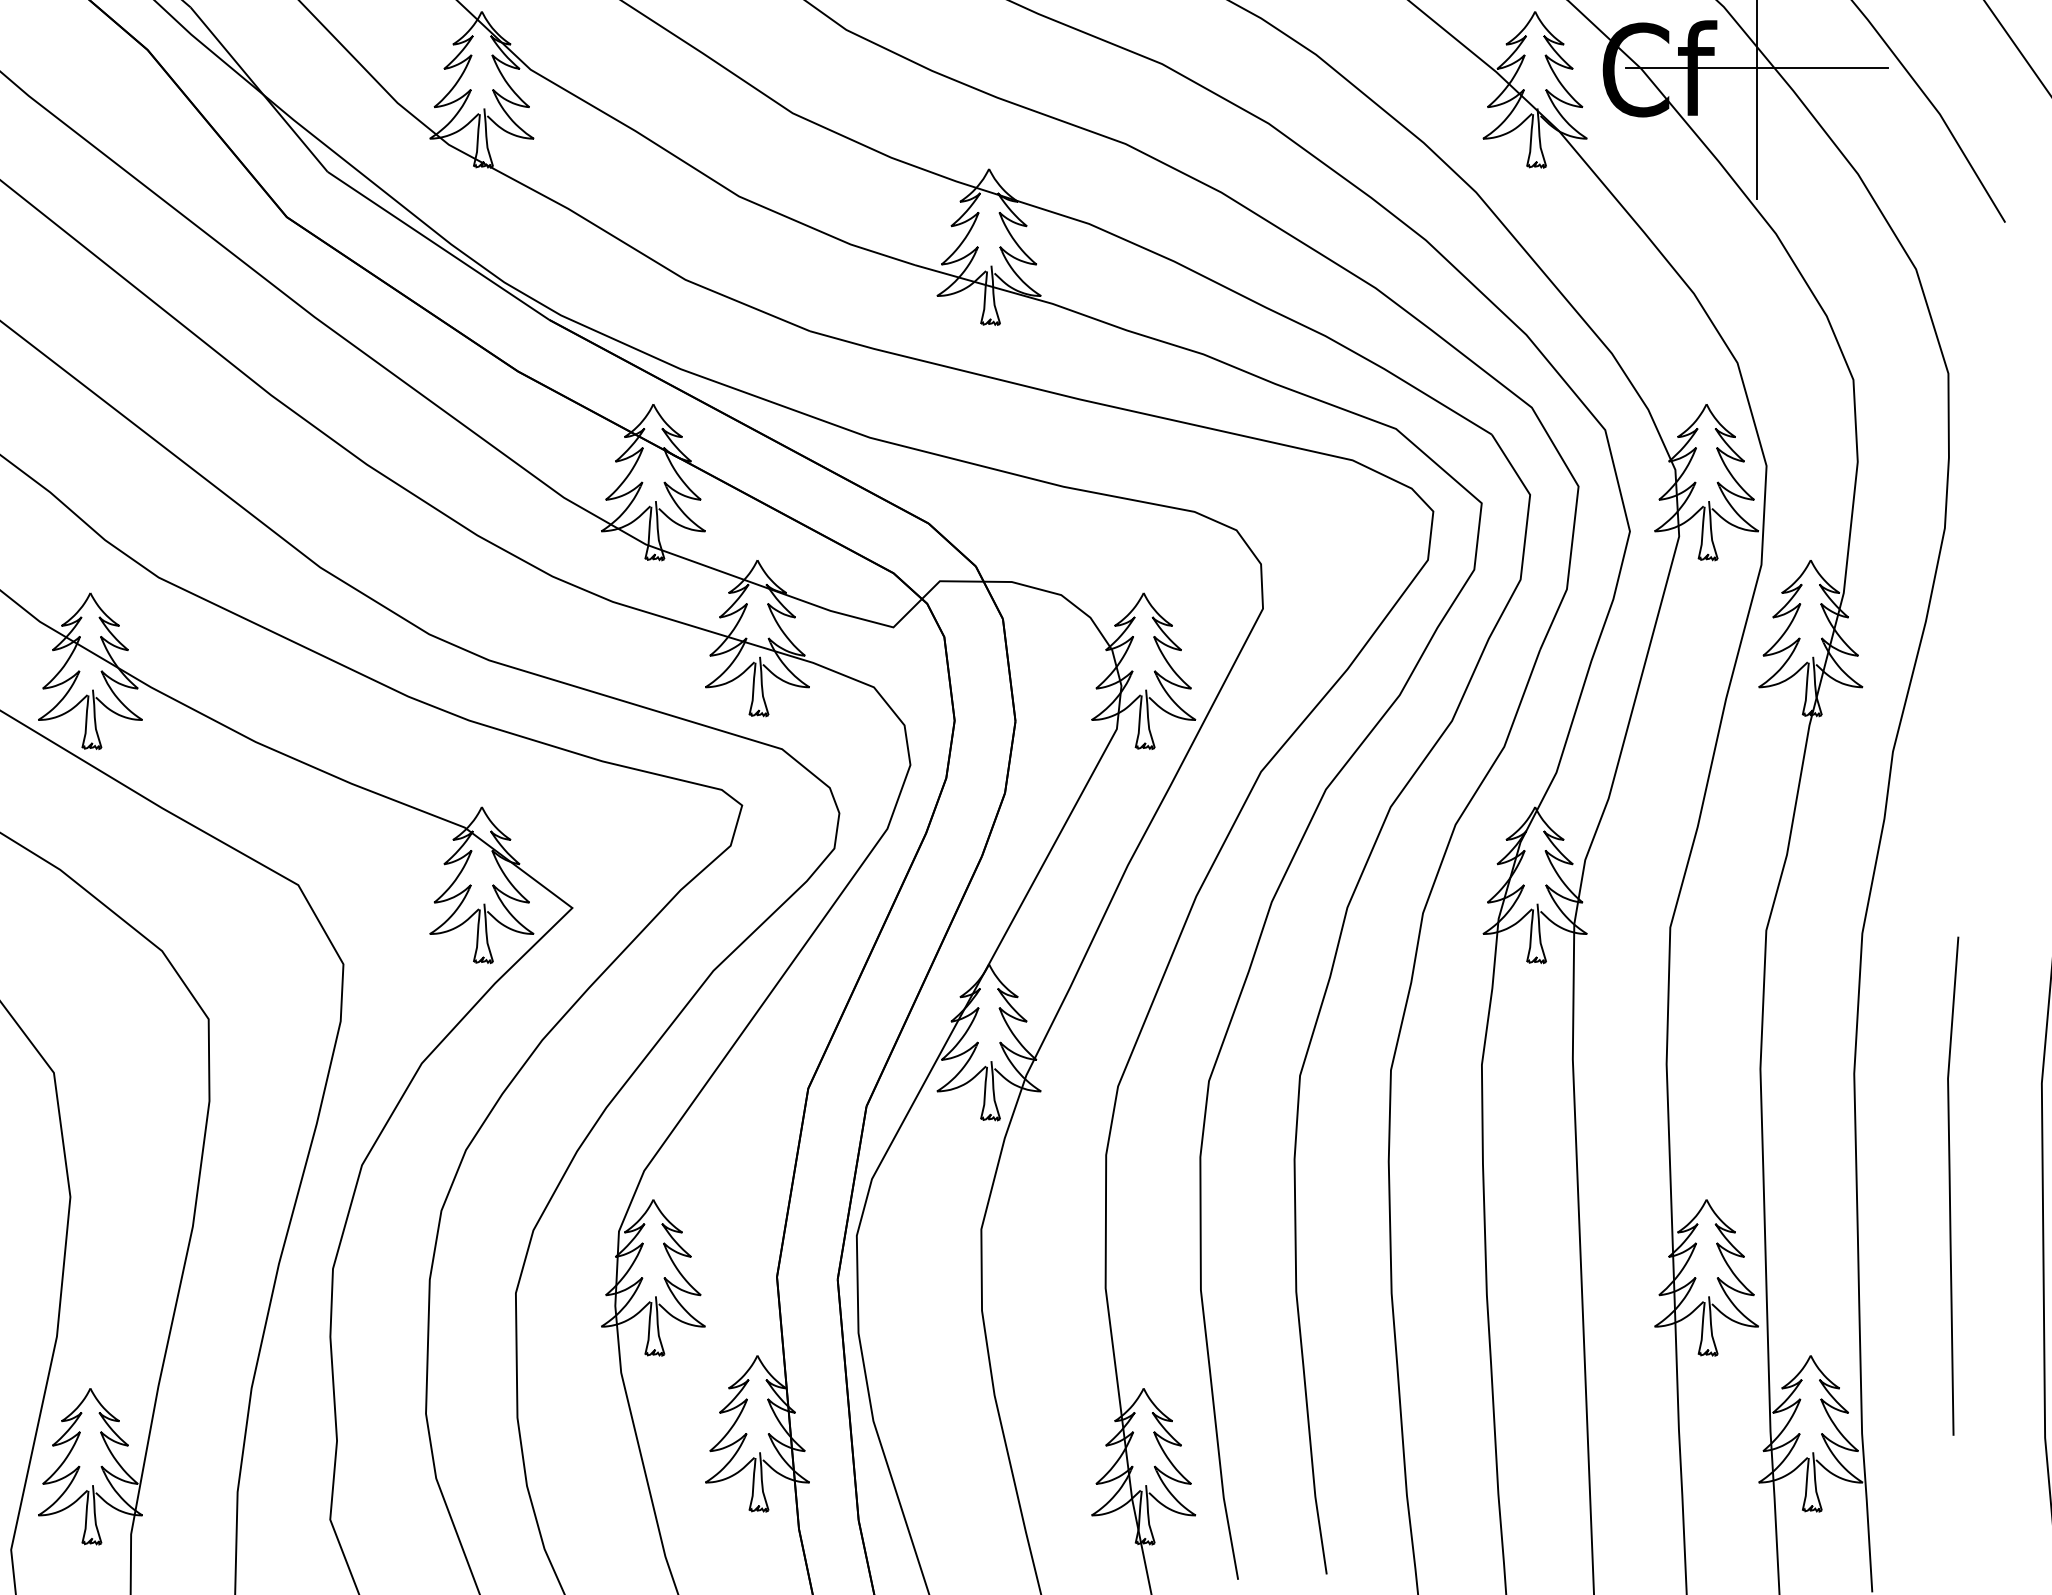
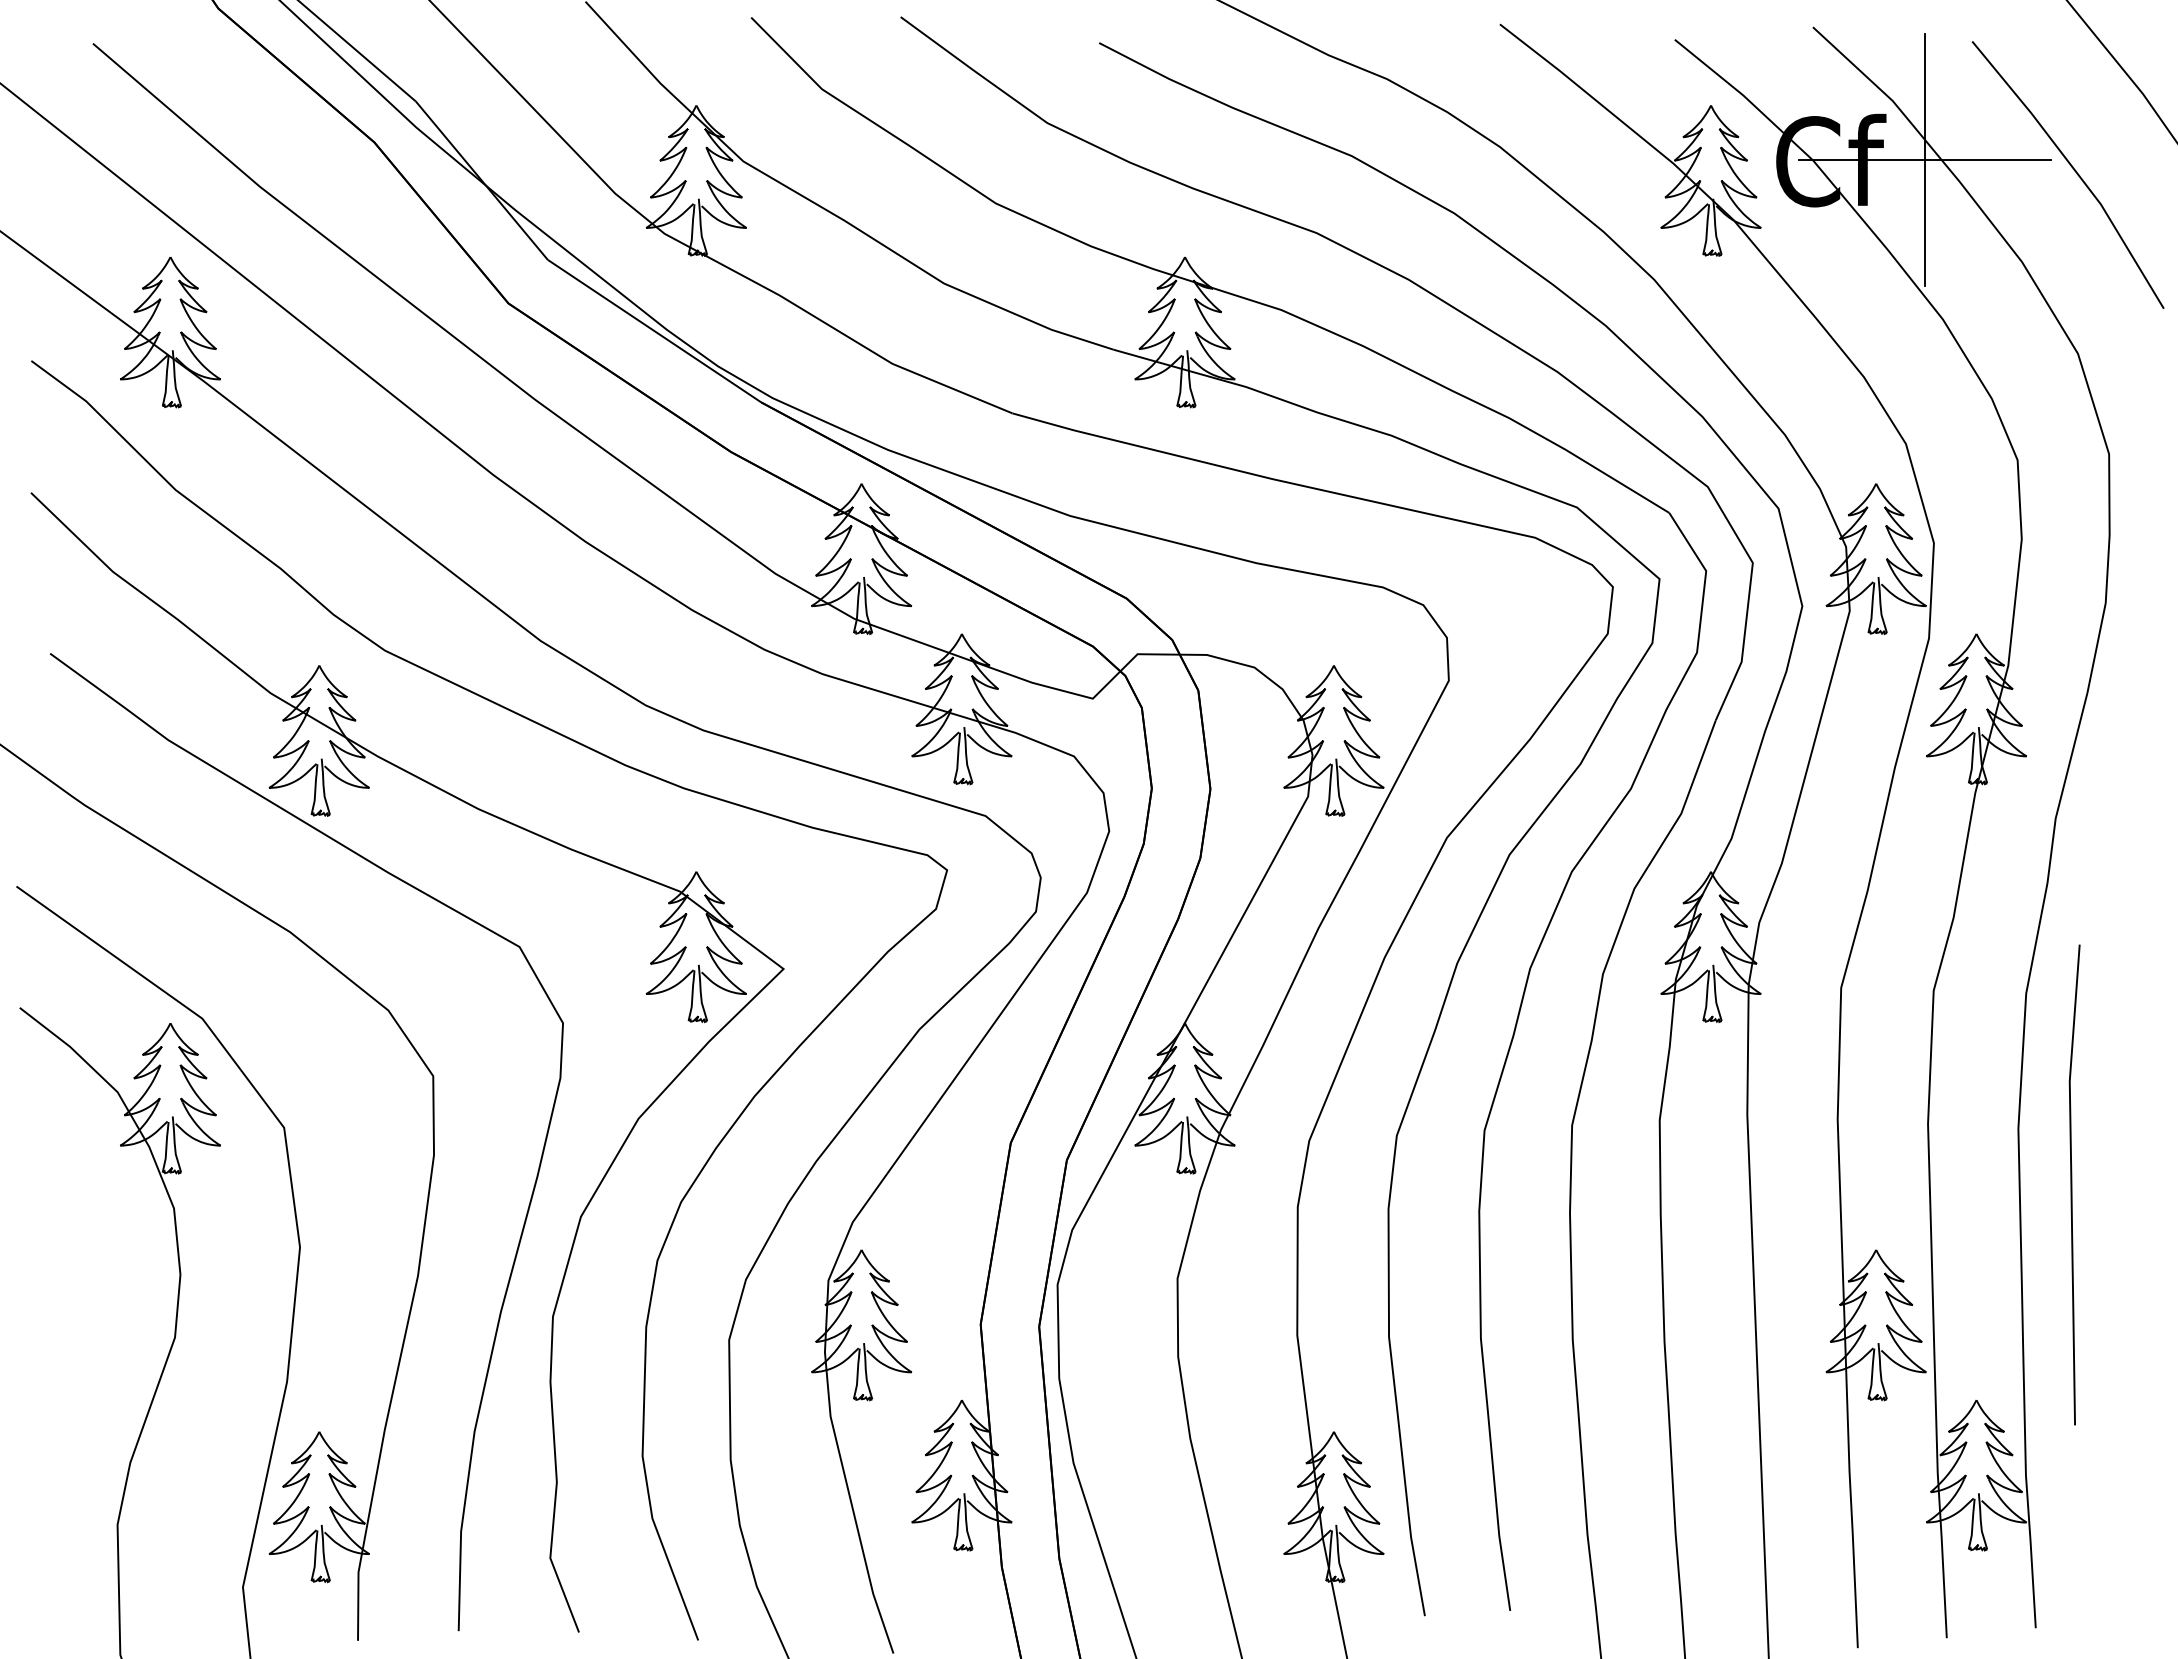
curve: (1950, 1185) -> (2072, 1184), moved

